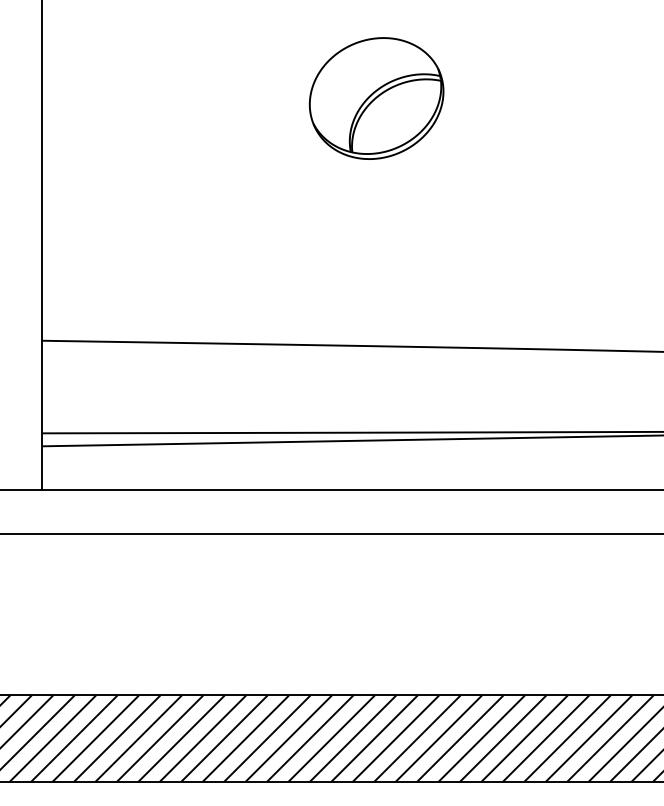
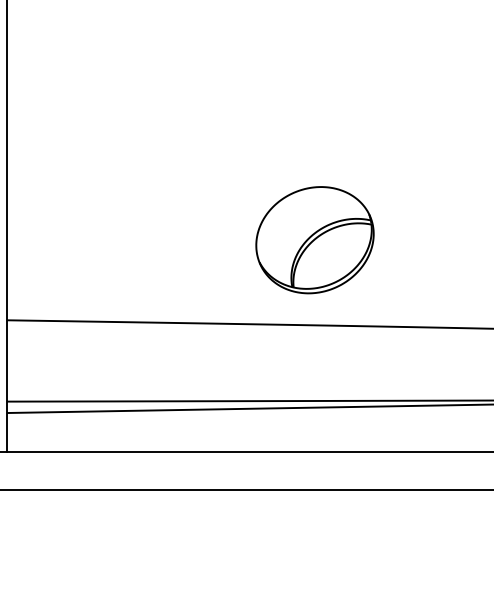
part: (376, 98) -> (314, 240), moved

